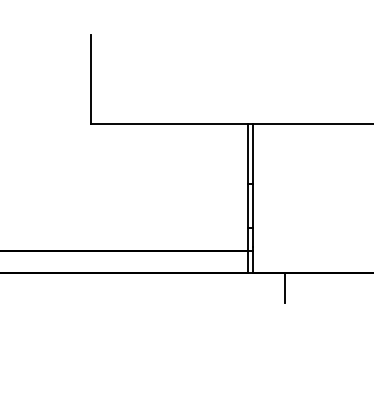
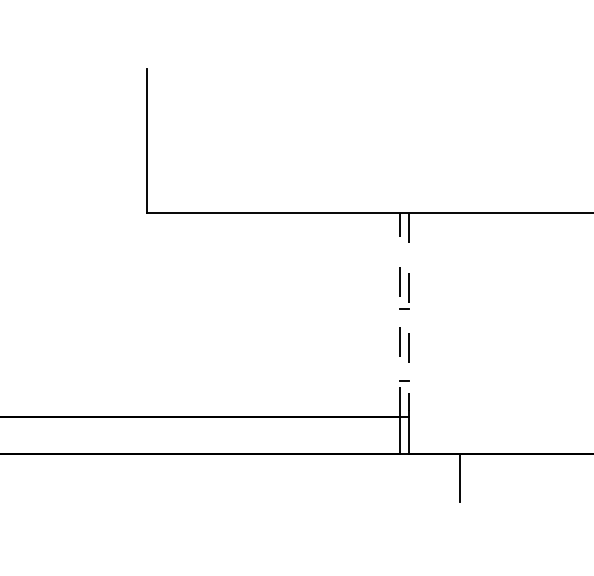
line: (253, 185) -> (408, 312), solid -> dashed
line: (247, 186) -> (399, 313), solid -> dashed

